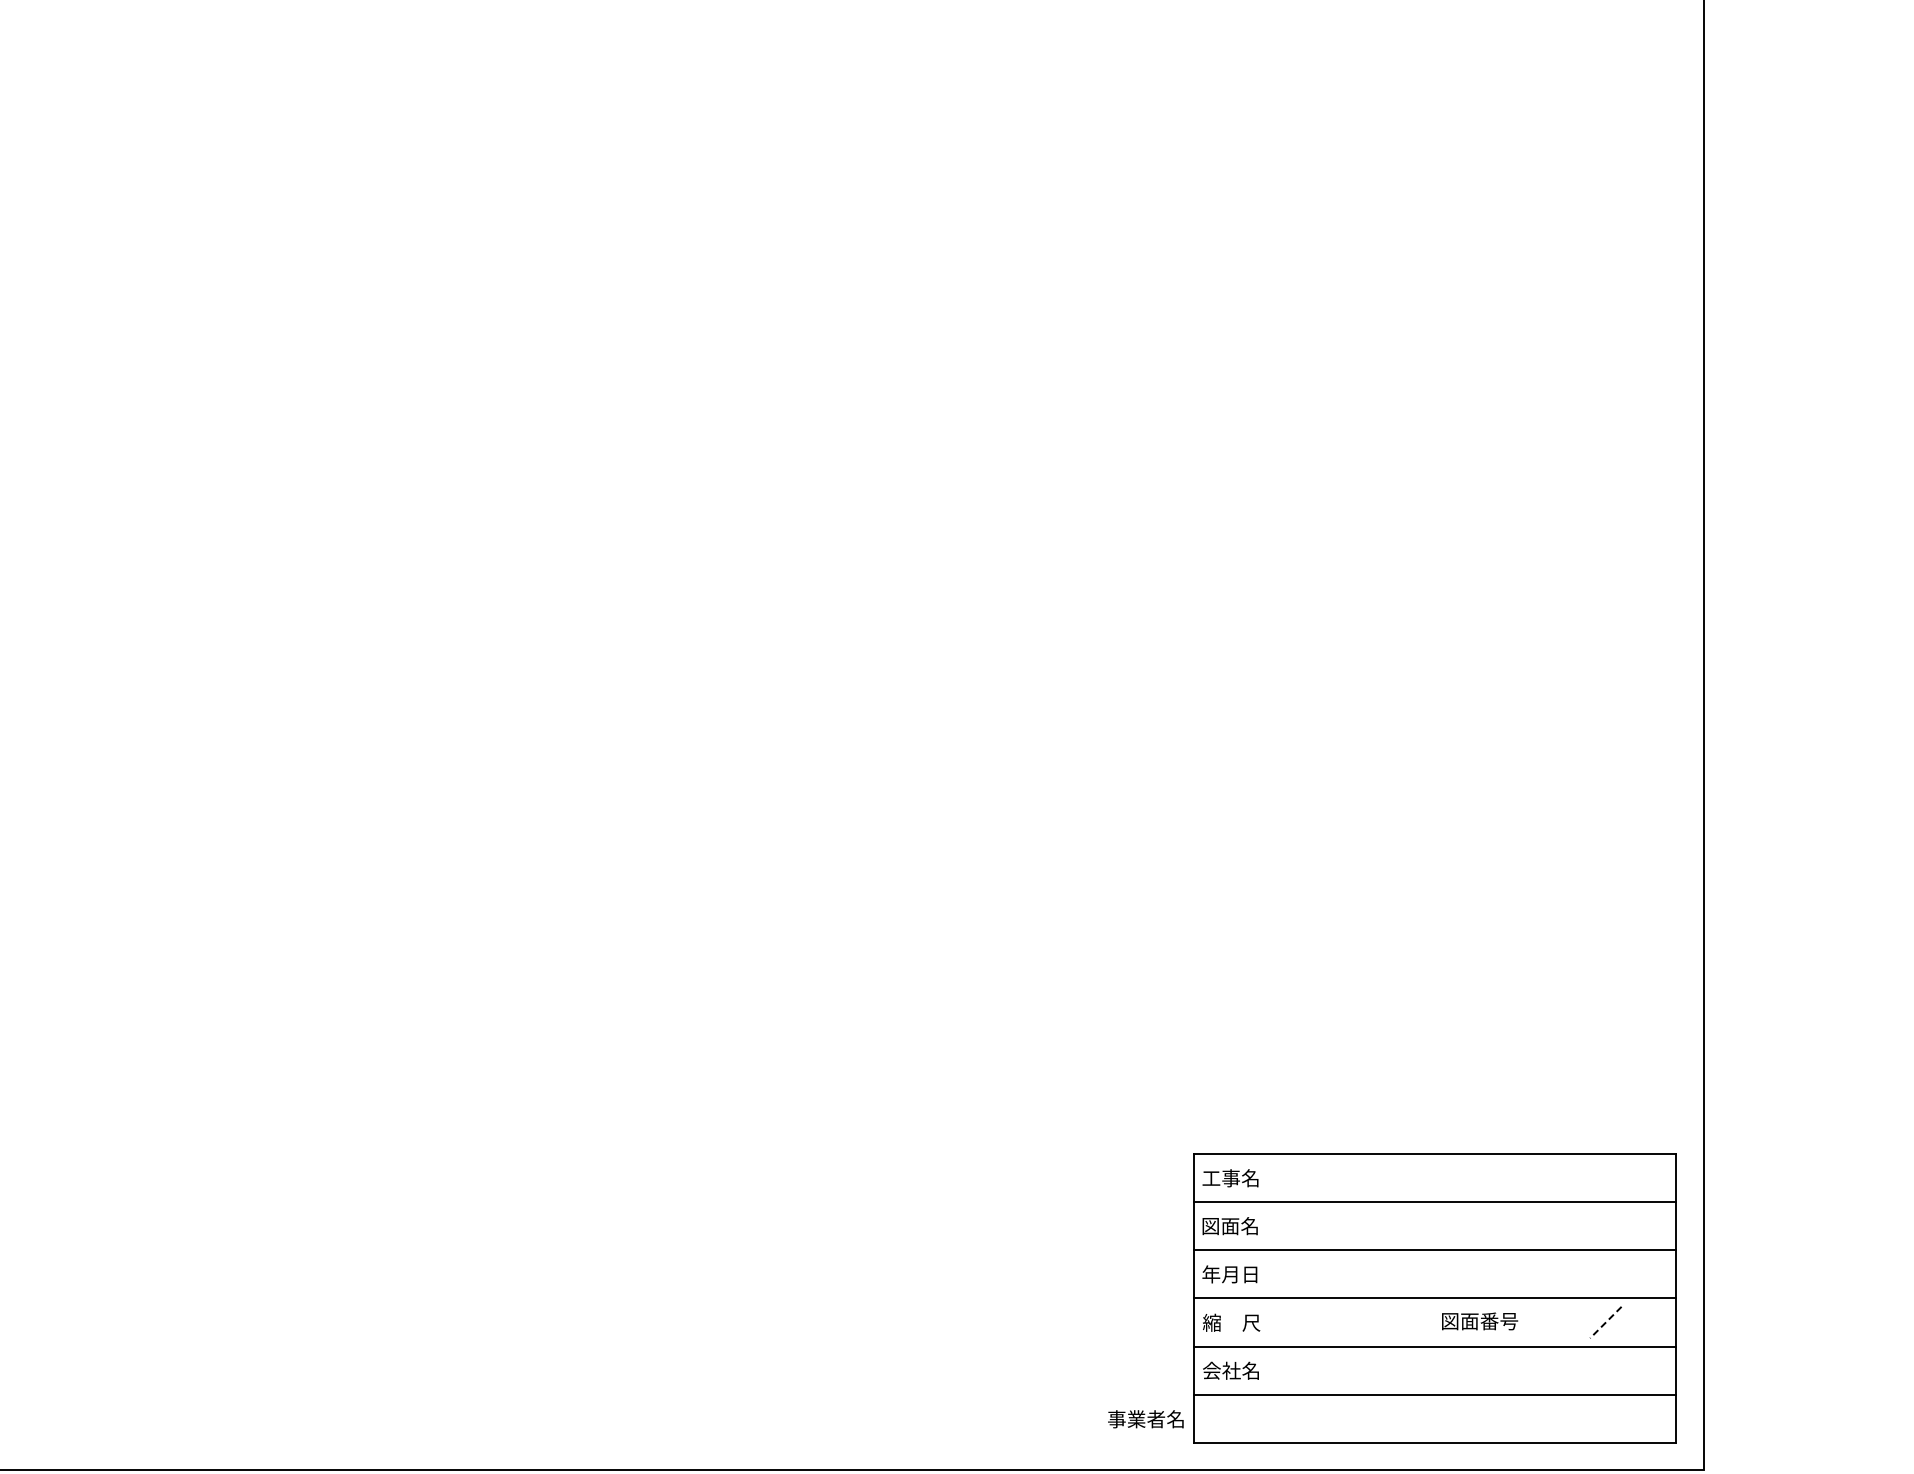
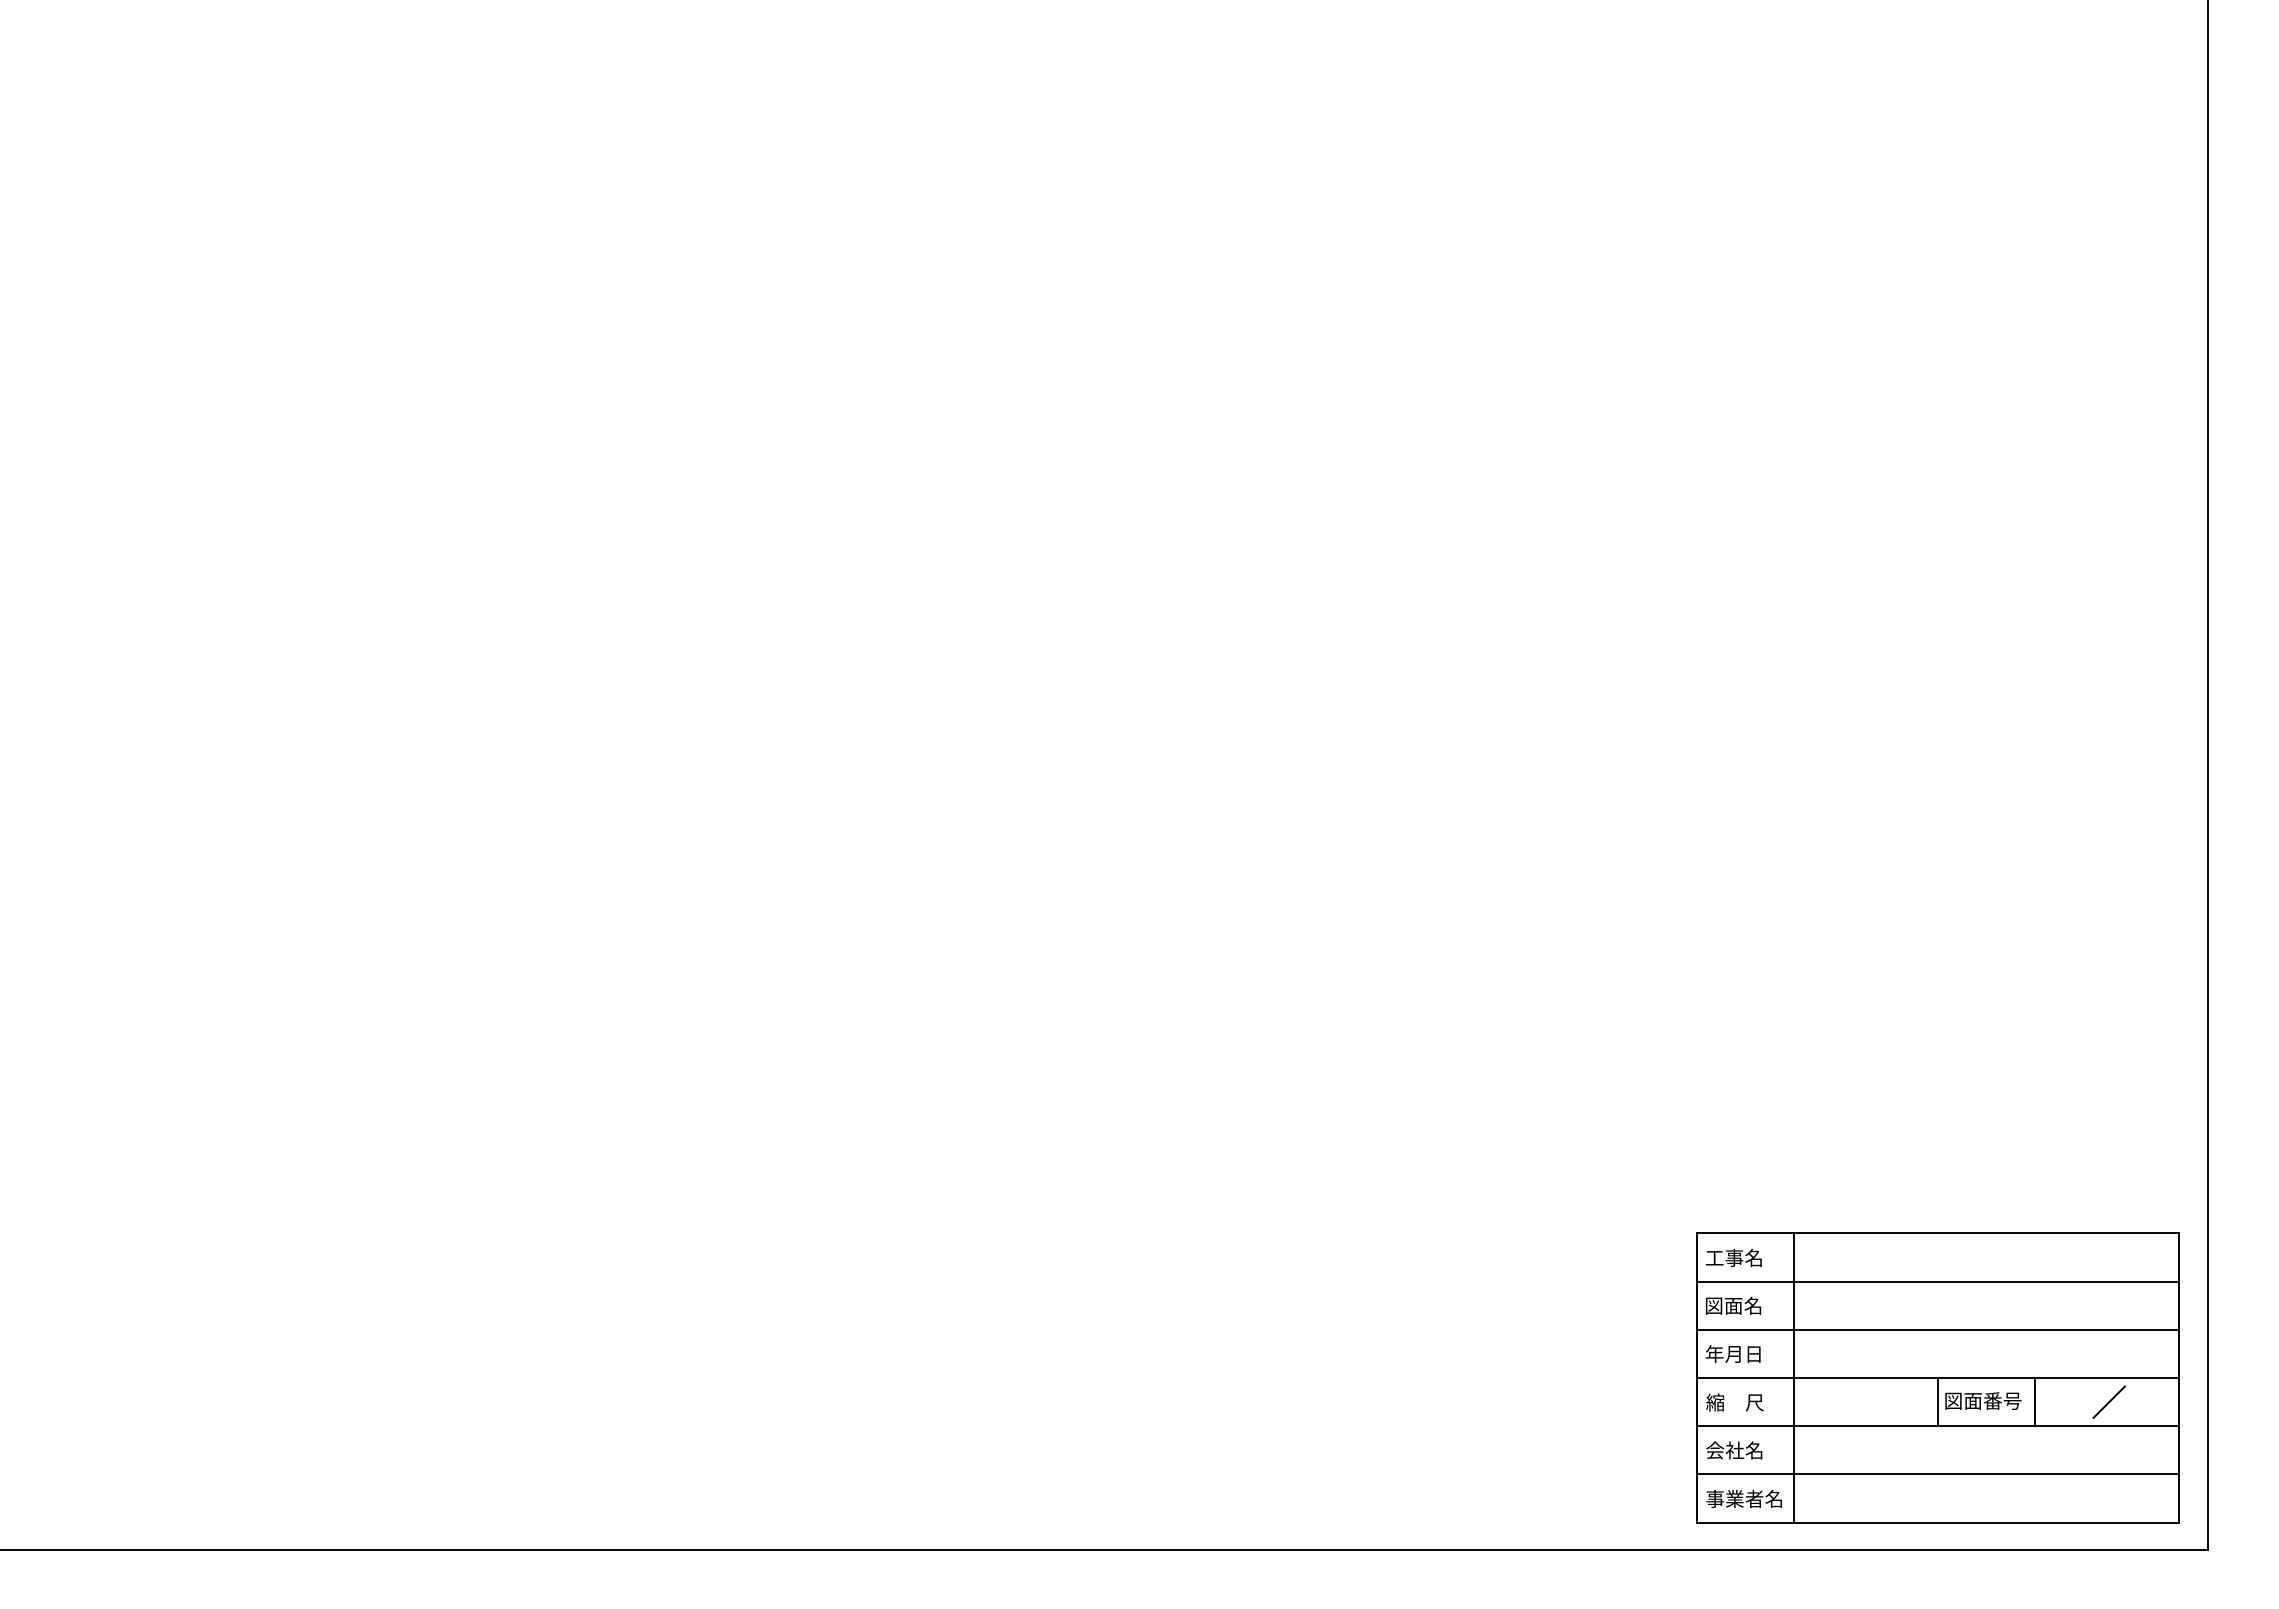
line: (1290, 1297) -> (1793, 1377), added
line: (1435, 1321) -> (1938, 1401), added
line: (1531, 1321) -> (2034, 1401), added
line: (1605, 1322) -> (2108, 1402), dashed -> solid
text: (1145, 1418) -> (1743, 1498), moved

